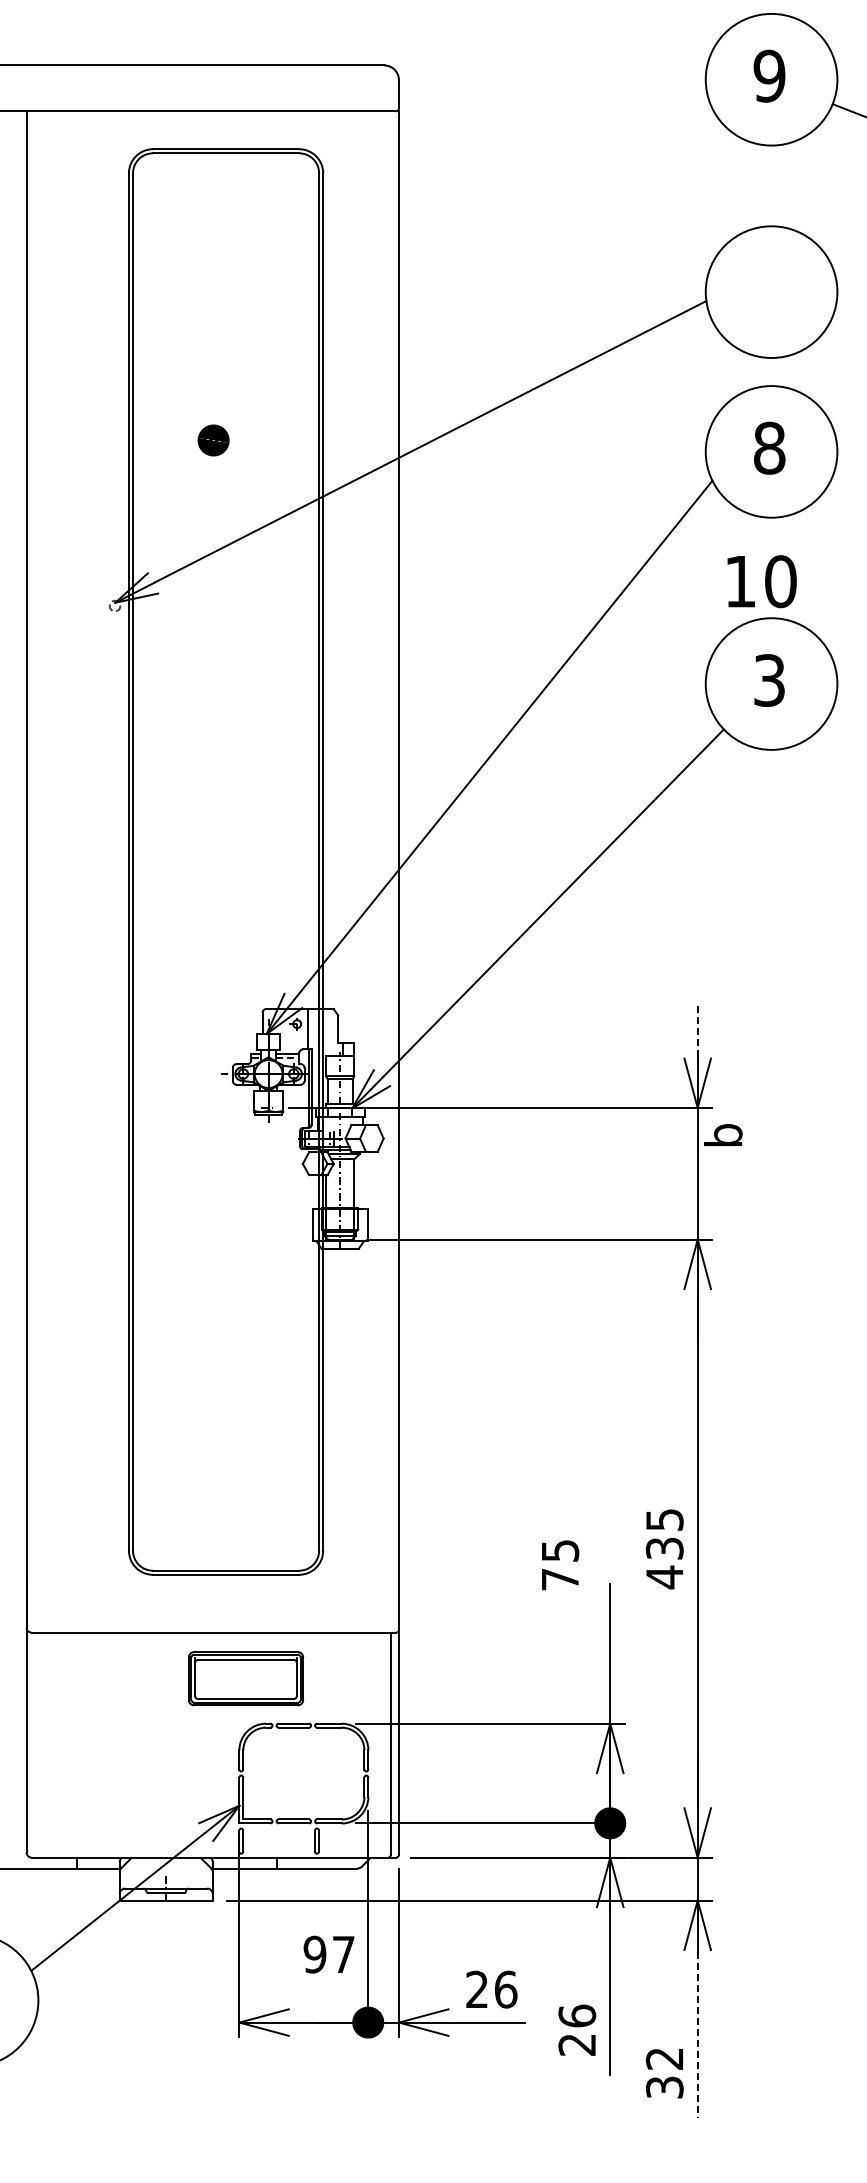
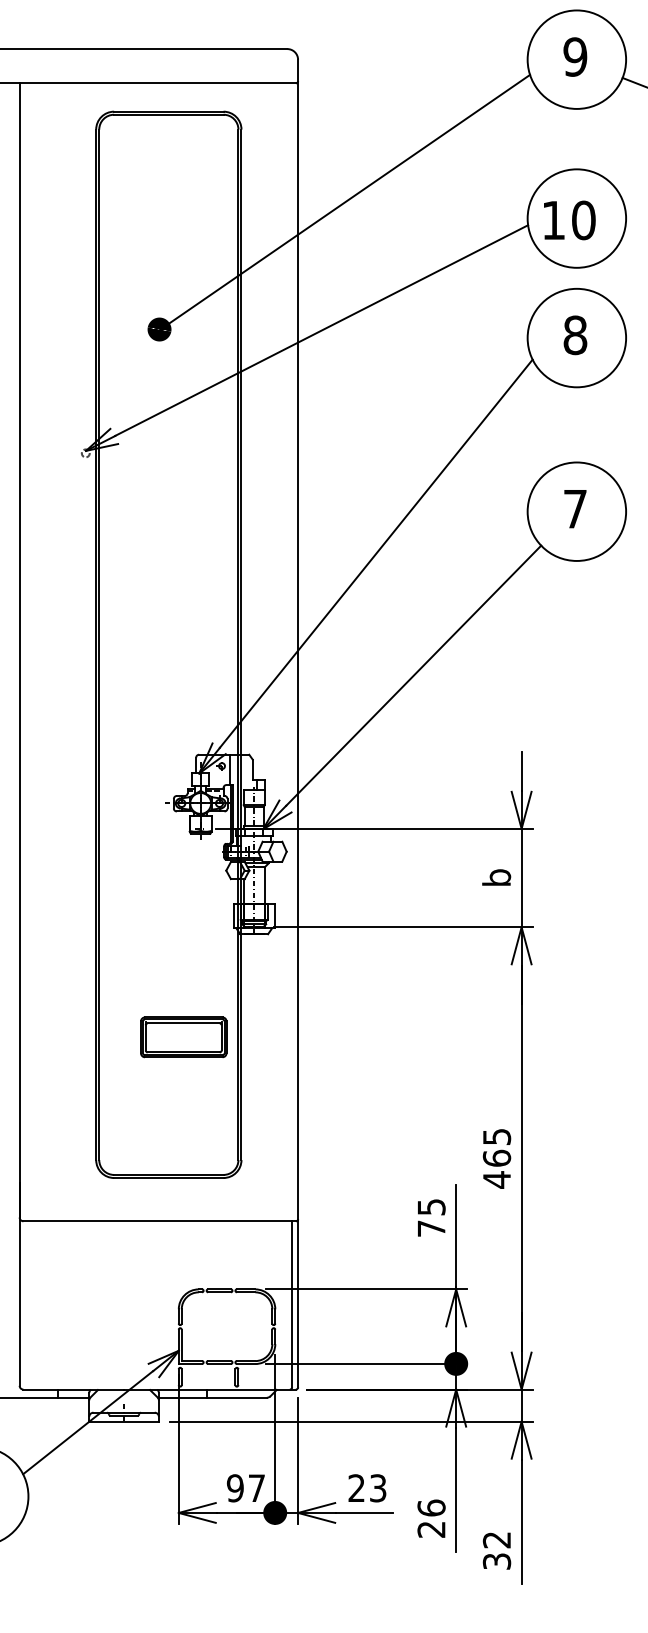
line: (461, 270) -> (344, 202), added
text: (761, 581) -> (569, 220), moved
text: (769, 680) -> (575, 509), 3 -> 7
line: (697, 1031) -> (521, 771), dashed -> solid
text: (723, 1134) -> (496, 877), moved
text: (664, 1548) -> (496, 1158), 435 -> 465
text: (560, 1565) -> (431, 1218), moved
part: (246, 1678) -> (184, 1037), moved
text: (328, 1954) -> (245, 1488), moved
text: (506, 1989) -> (378, 1488), 26 -> 23
line: (697, 2034) -> (521, 1521), dashed -> solid

